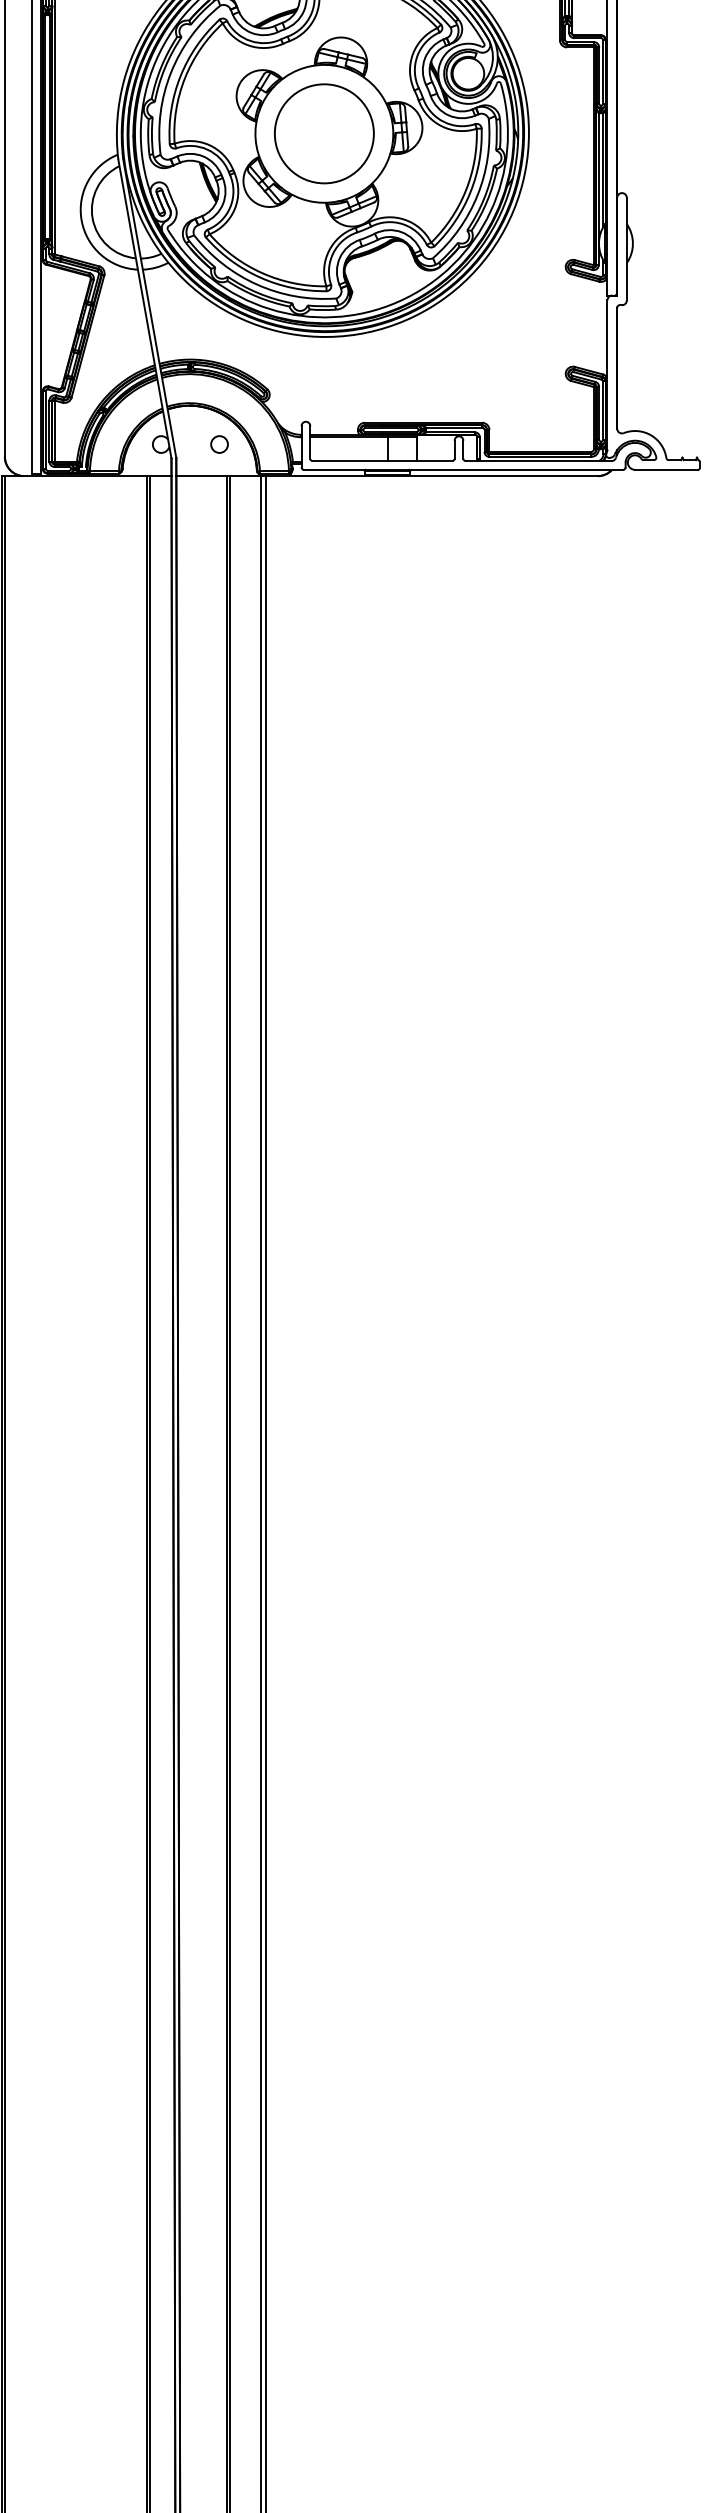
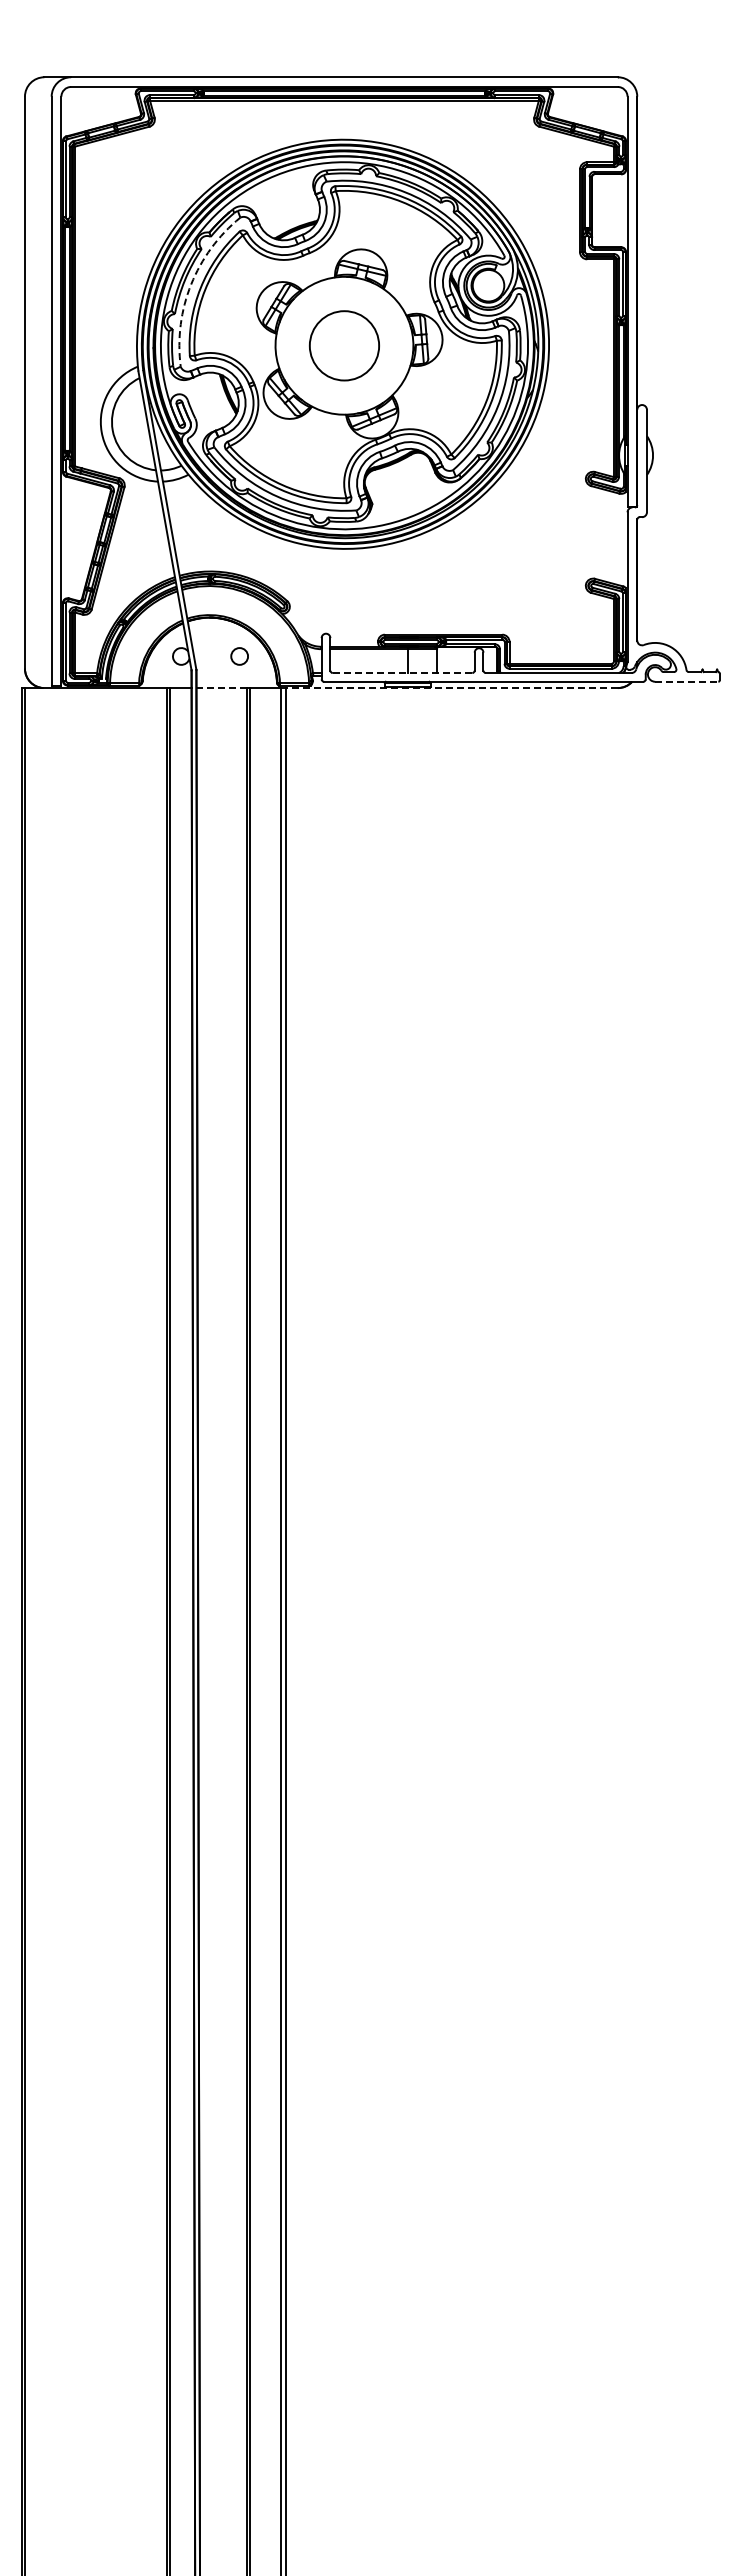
arc: (171, 72) -> (191, 284), solid -> dashed
circle: (324, 133) -> (344, 345), size x0.7
line: (382, 461) -> (402, 673), solid -> dashed
line: (666, 469) -> (686, 681), solid -> dashed
line: (201, 476) -> (221, 688), solid -> dashed
line: (432, 476) -> (452, 688), solid -> dashed

